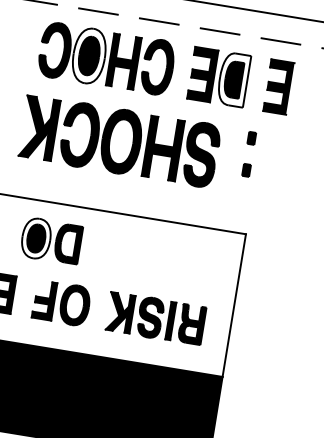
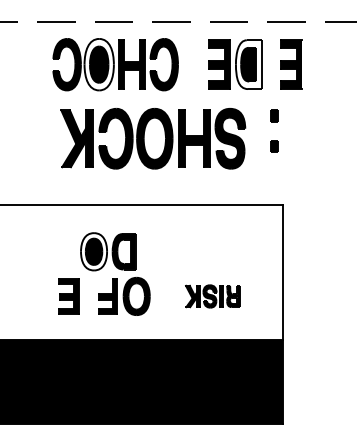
part: (106, 58) -> (115, 64), moved
part: (51, 240) -> (108, 251), moved
part: (155, 318) -> (212, 296), size x0.6

